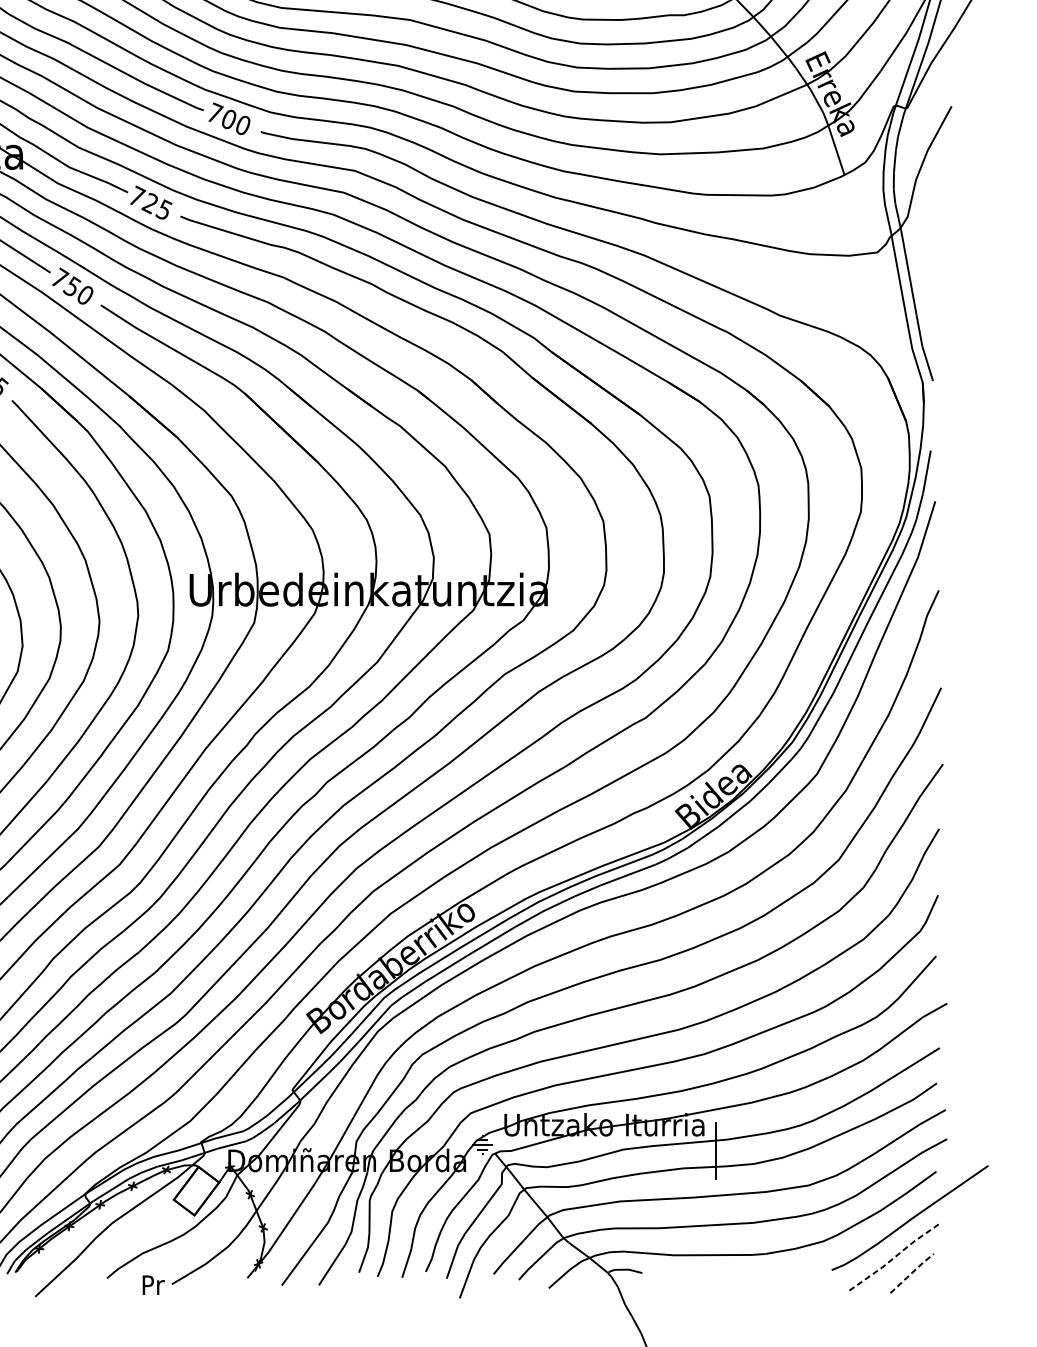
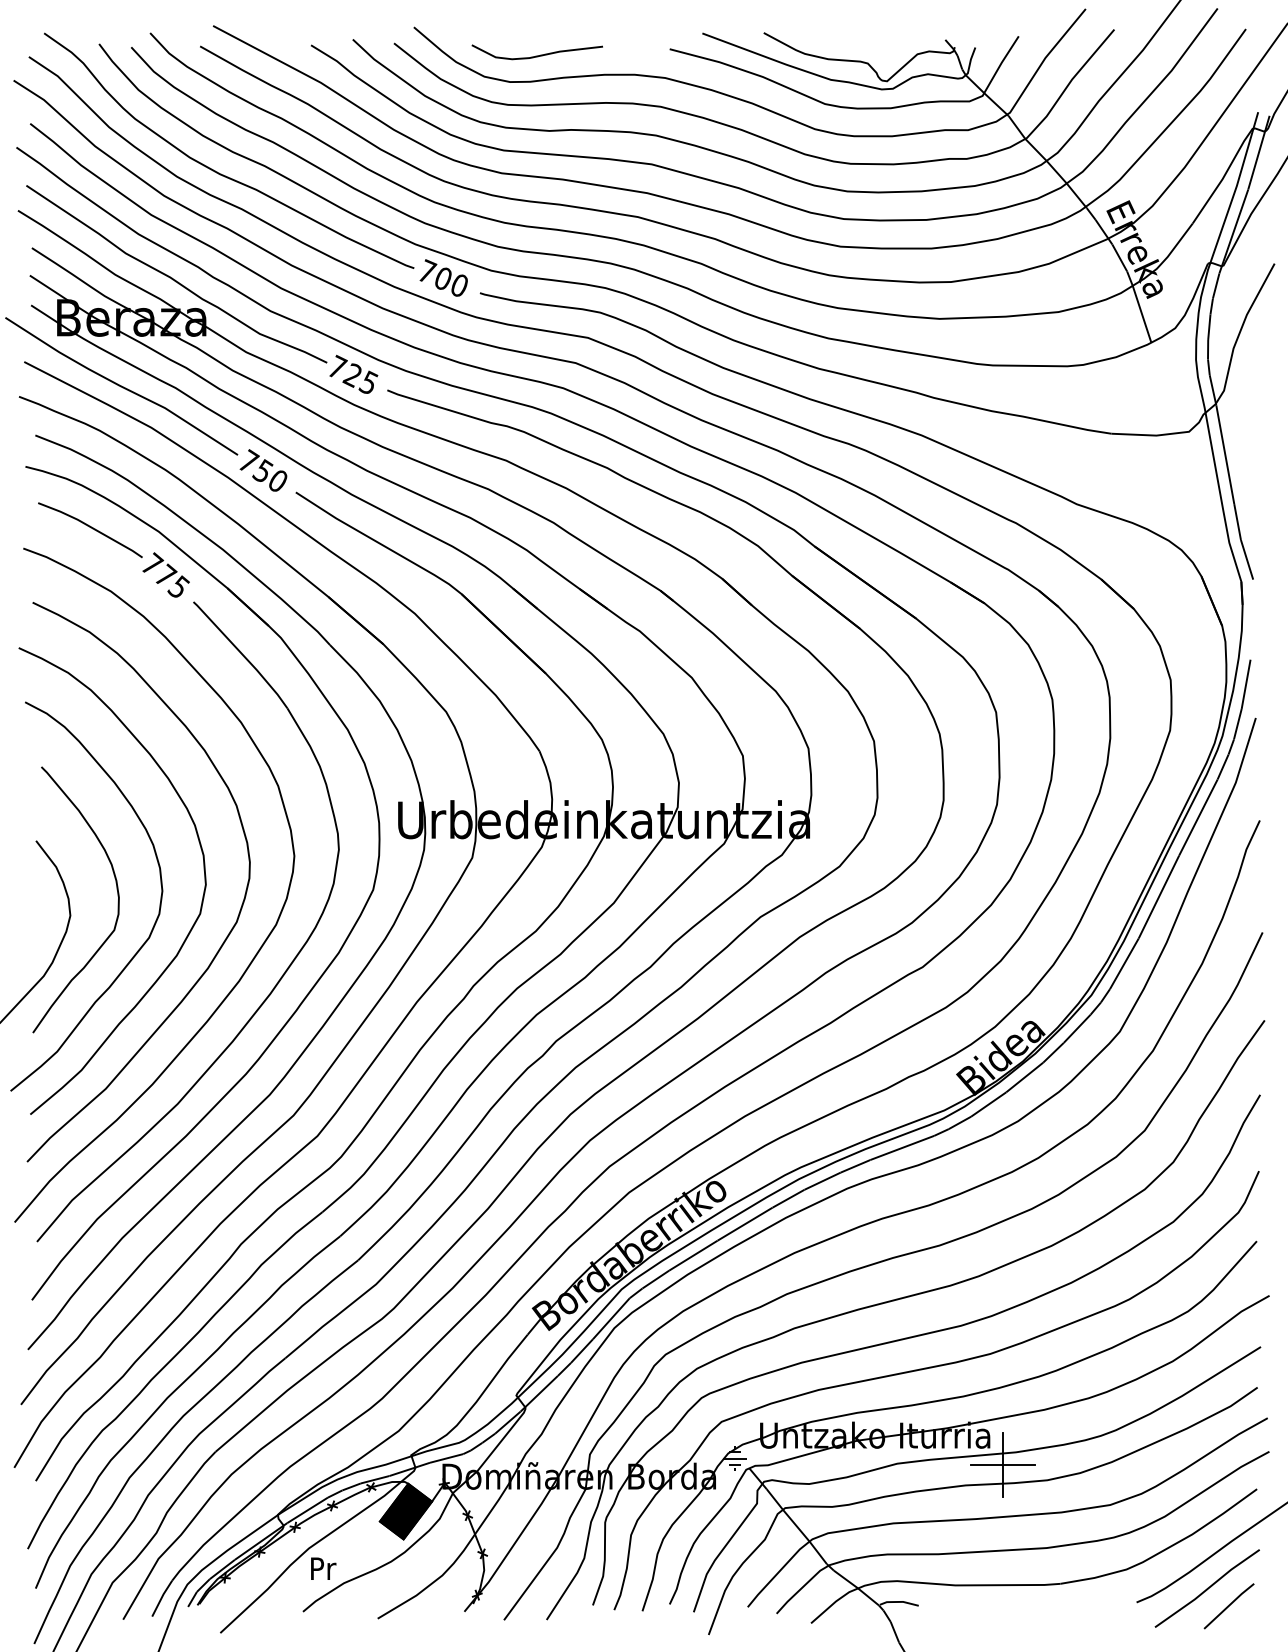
line: (715, 1150) -> (1002, 1464), added
fill: (196, 1191) -> (405, 1511), added
line: (893, 1258) -> (1207, 1588), dashed -> solid
line: (912, 1272) -> (1229, 1605), dashed -> solid
text: (153, 1284) -> (323, 1568), moved

